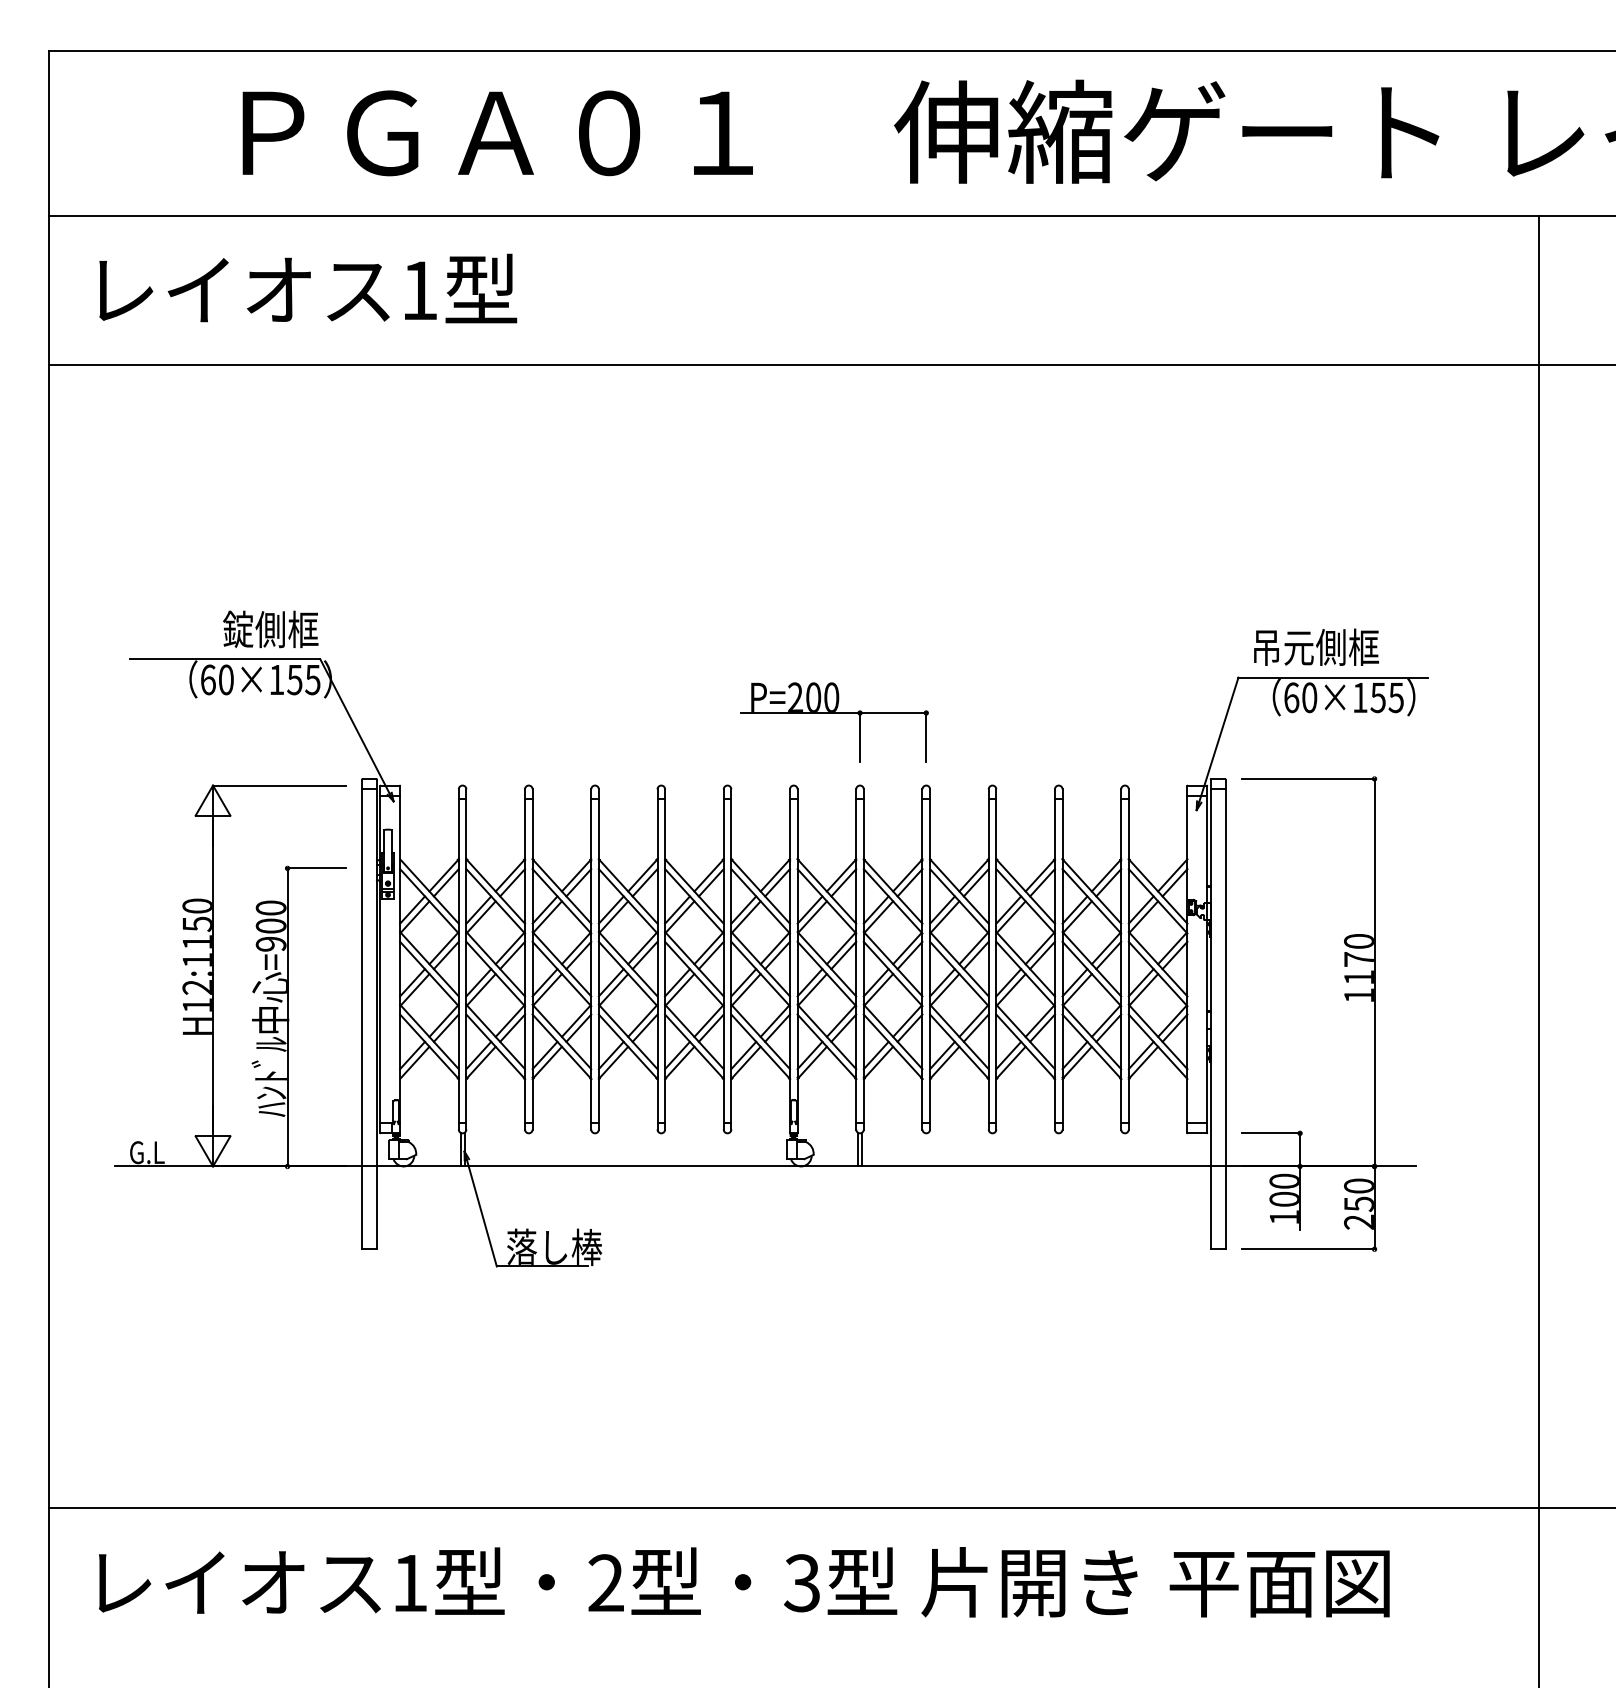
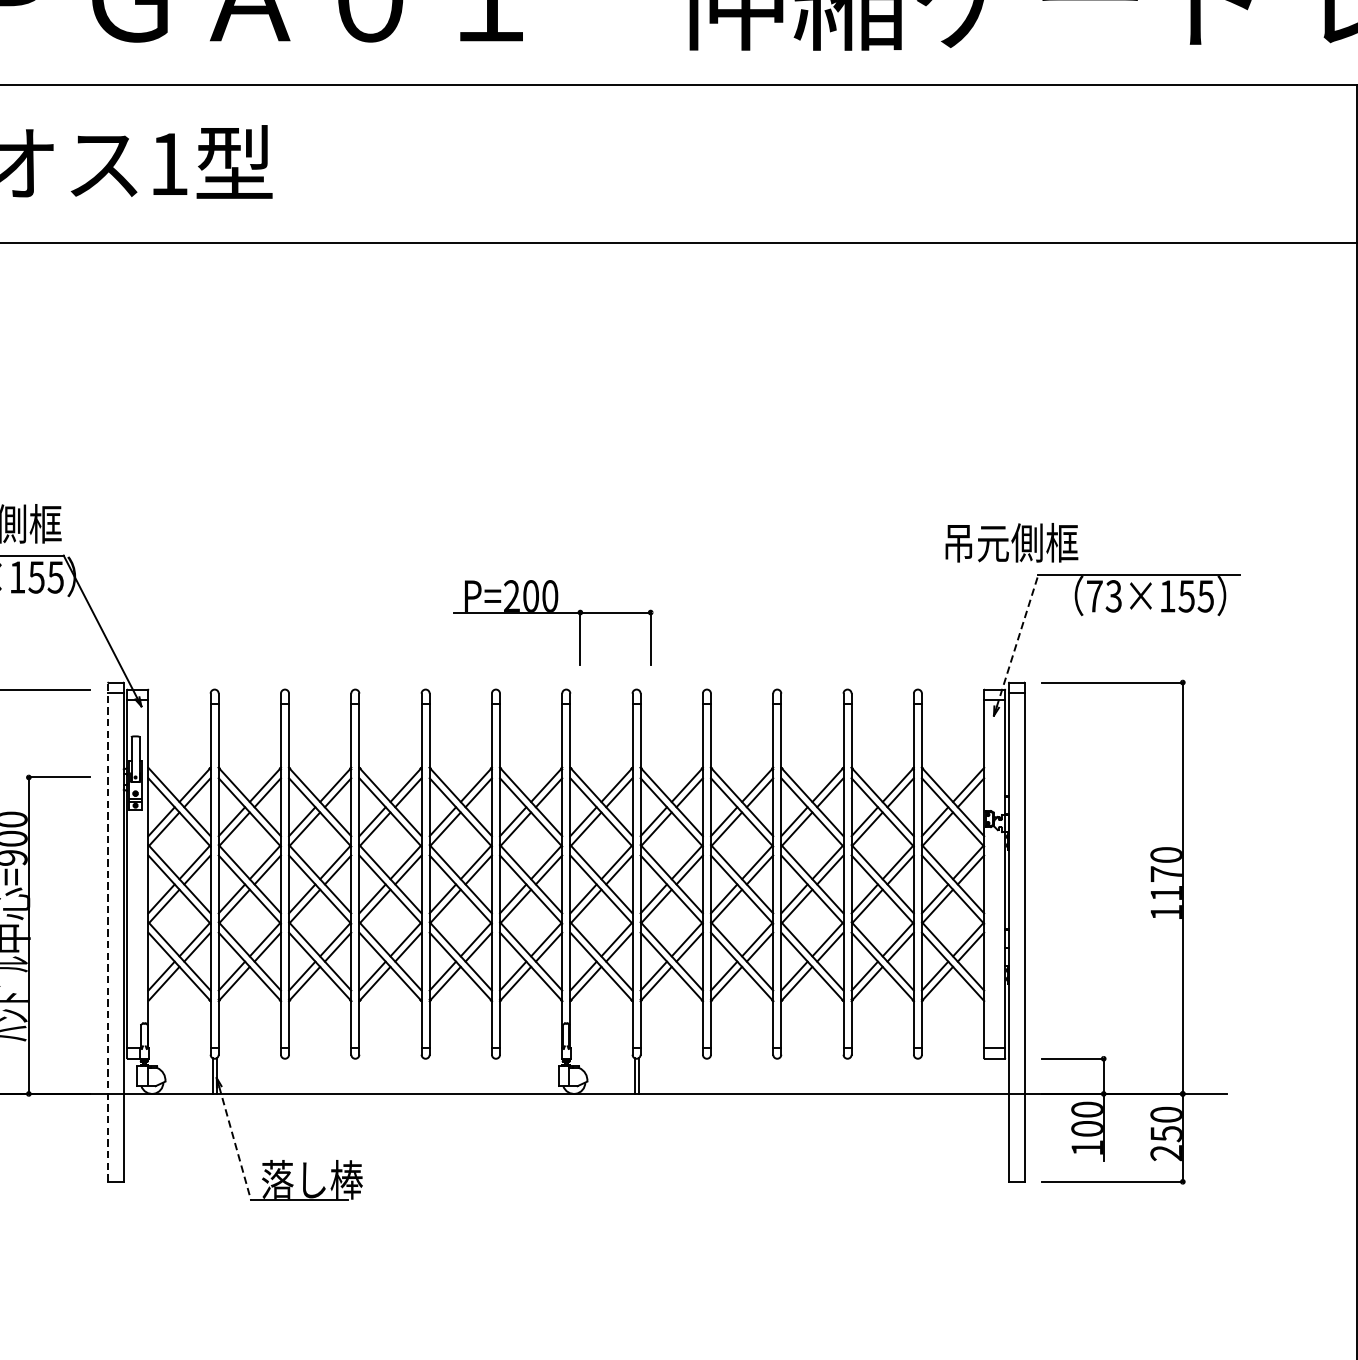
text: (1316, 646) -> (1011, 541), moved
text: (1300, 697) -> (1104, 596), 60×155 -> 73×155
part: (834, 713) -> (553, 613), moved
line: (1219, 739) -> (1018, 640), solid -> dashed
line: (362, 1014) -> (108, 932), solid -> dashed
line: (481, 1213) -> (234, 1143), solid -> dashed

